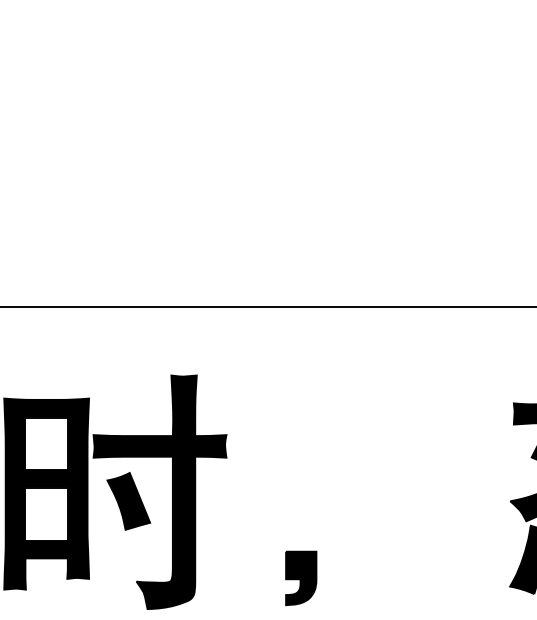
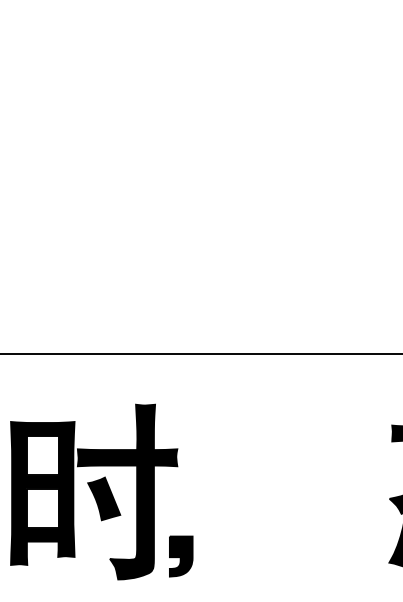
part: (301, 578) -> (181, 556), moved

